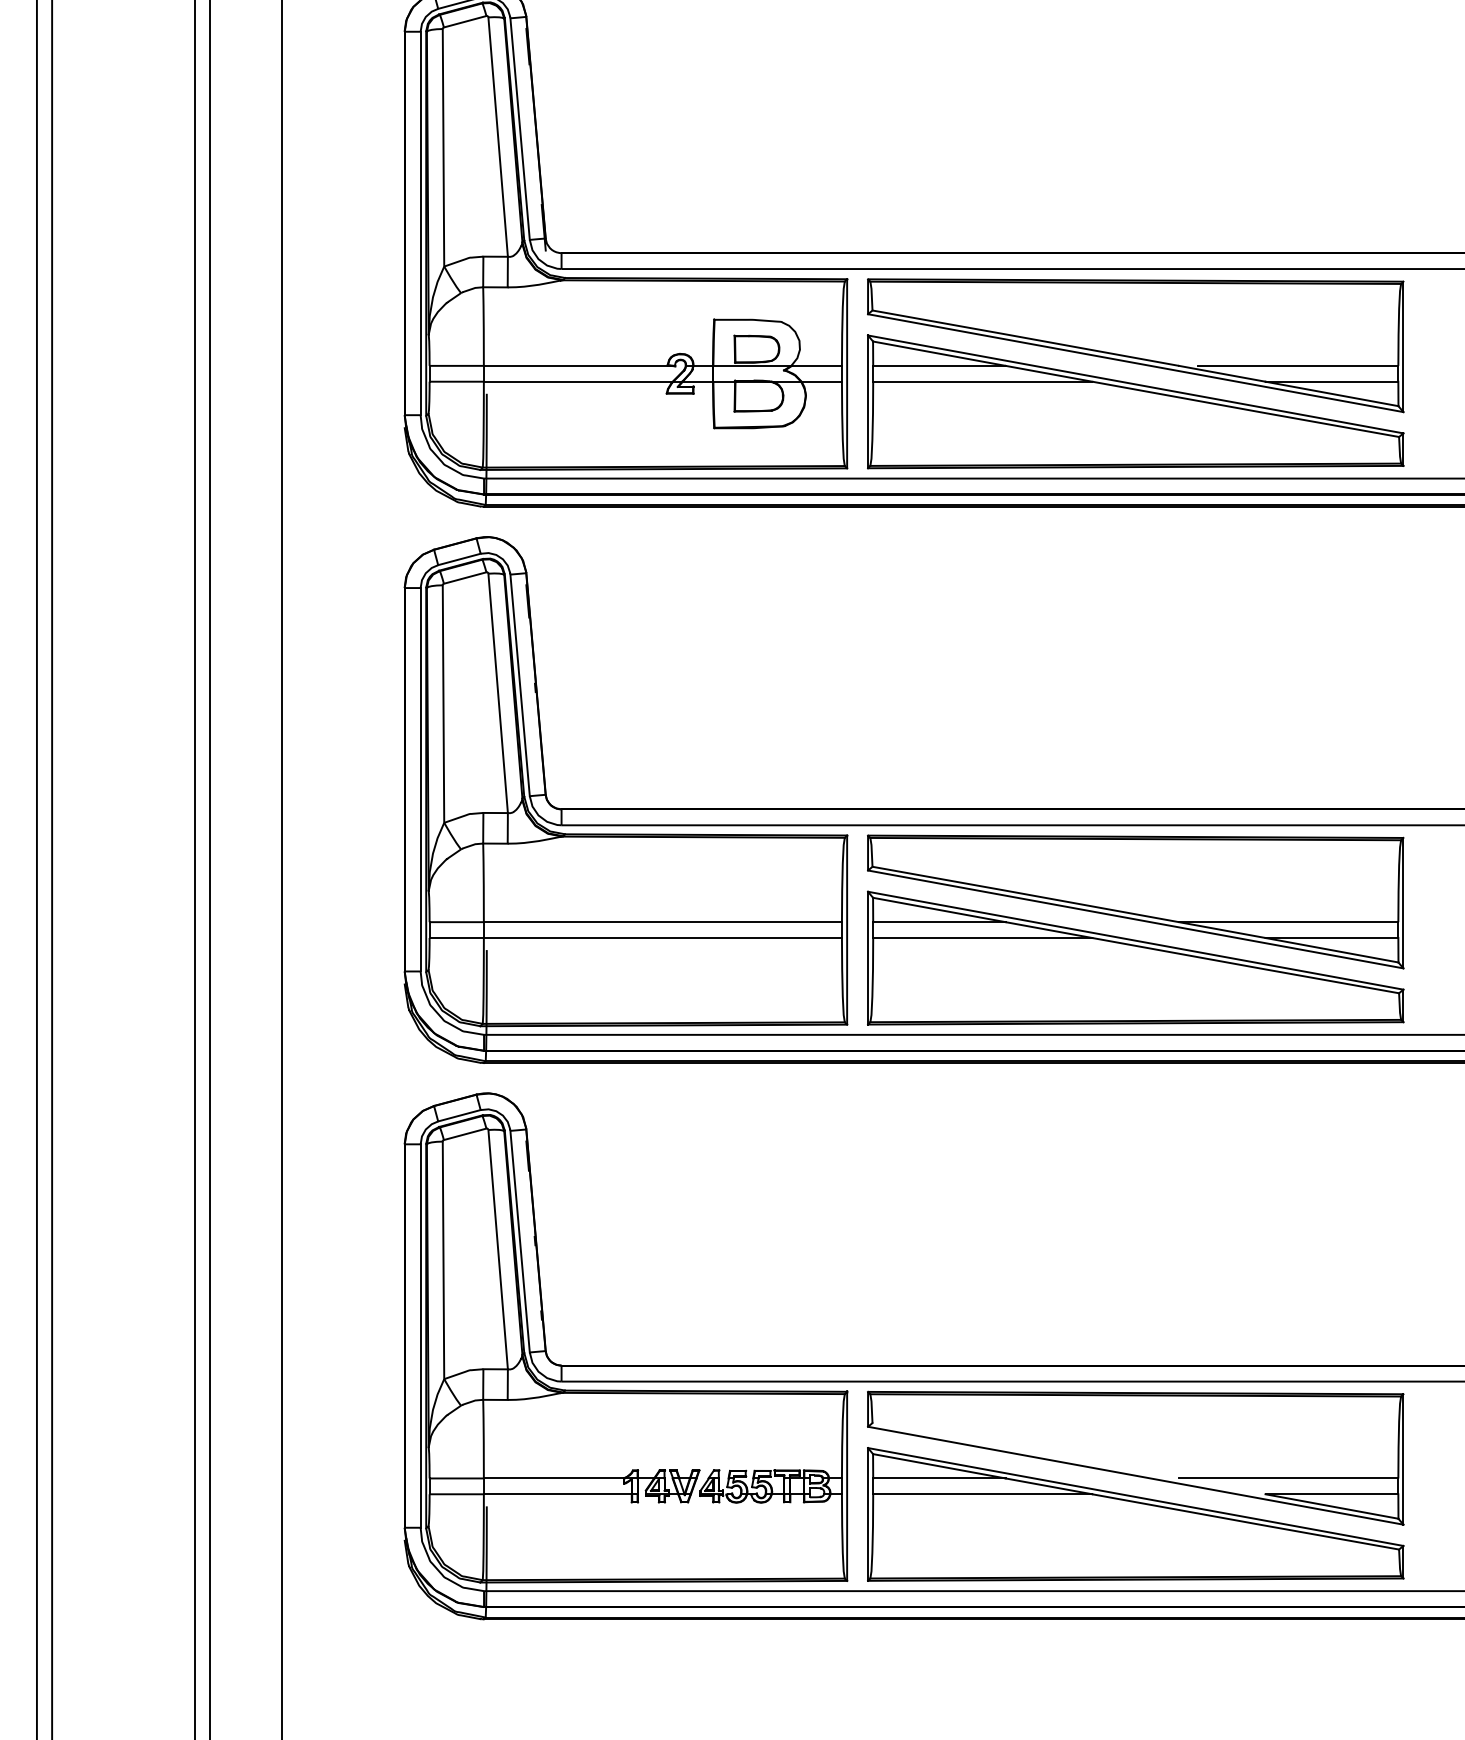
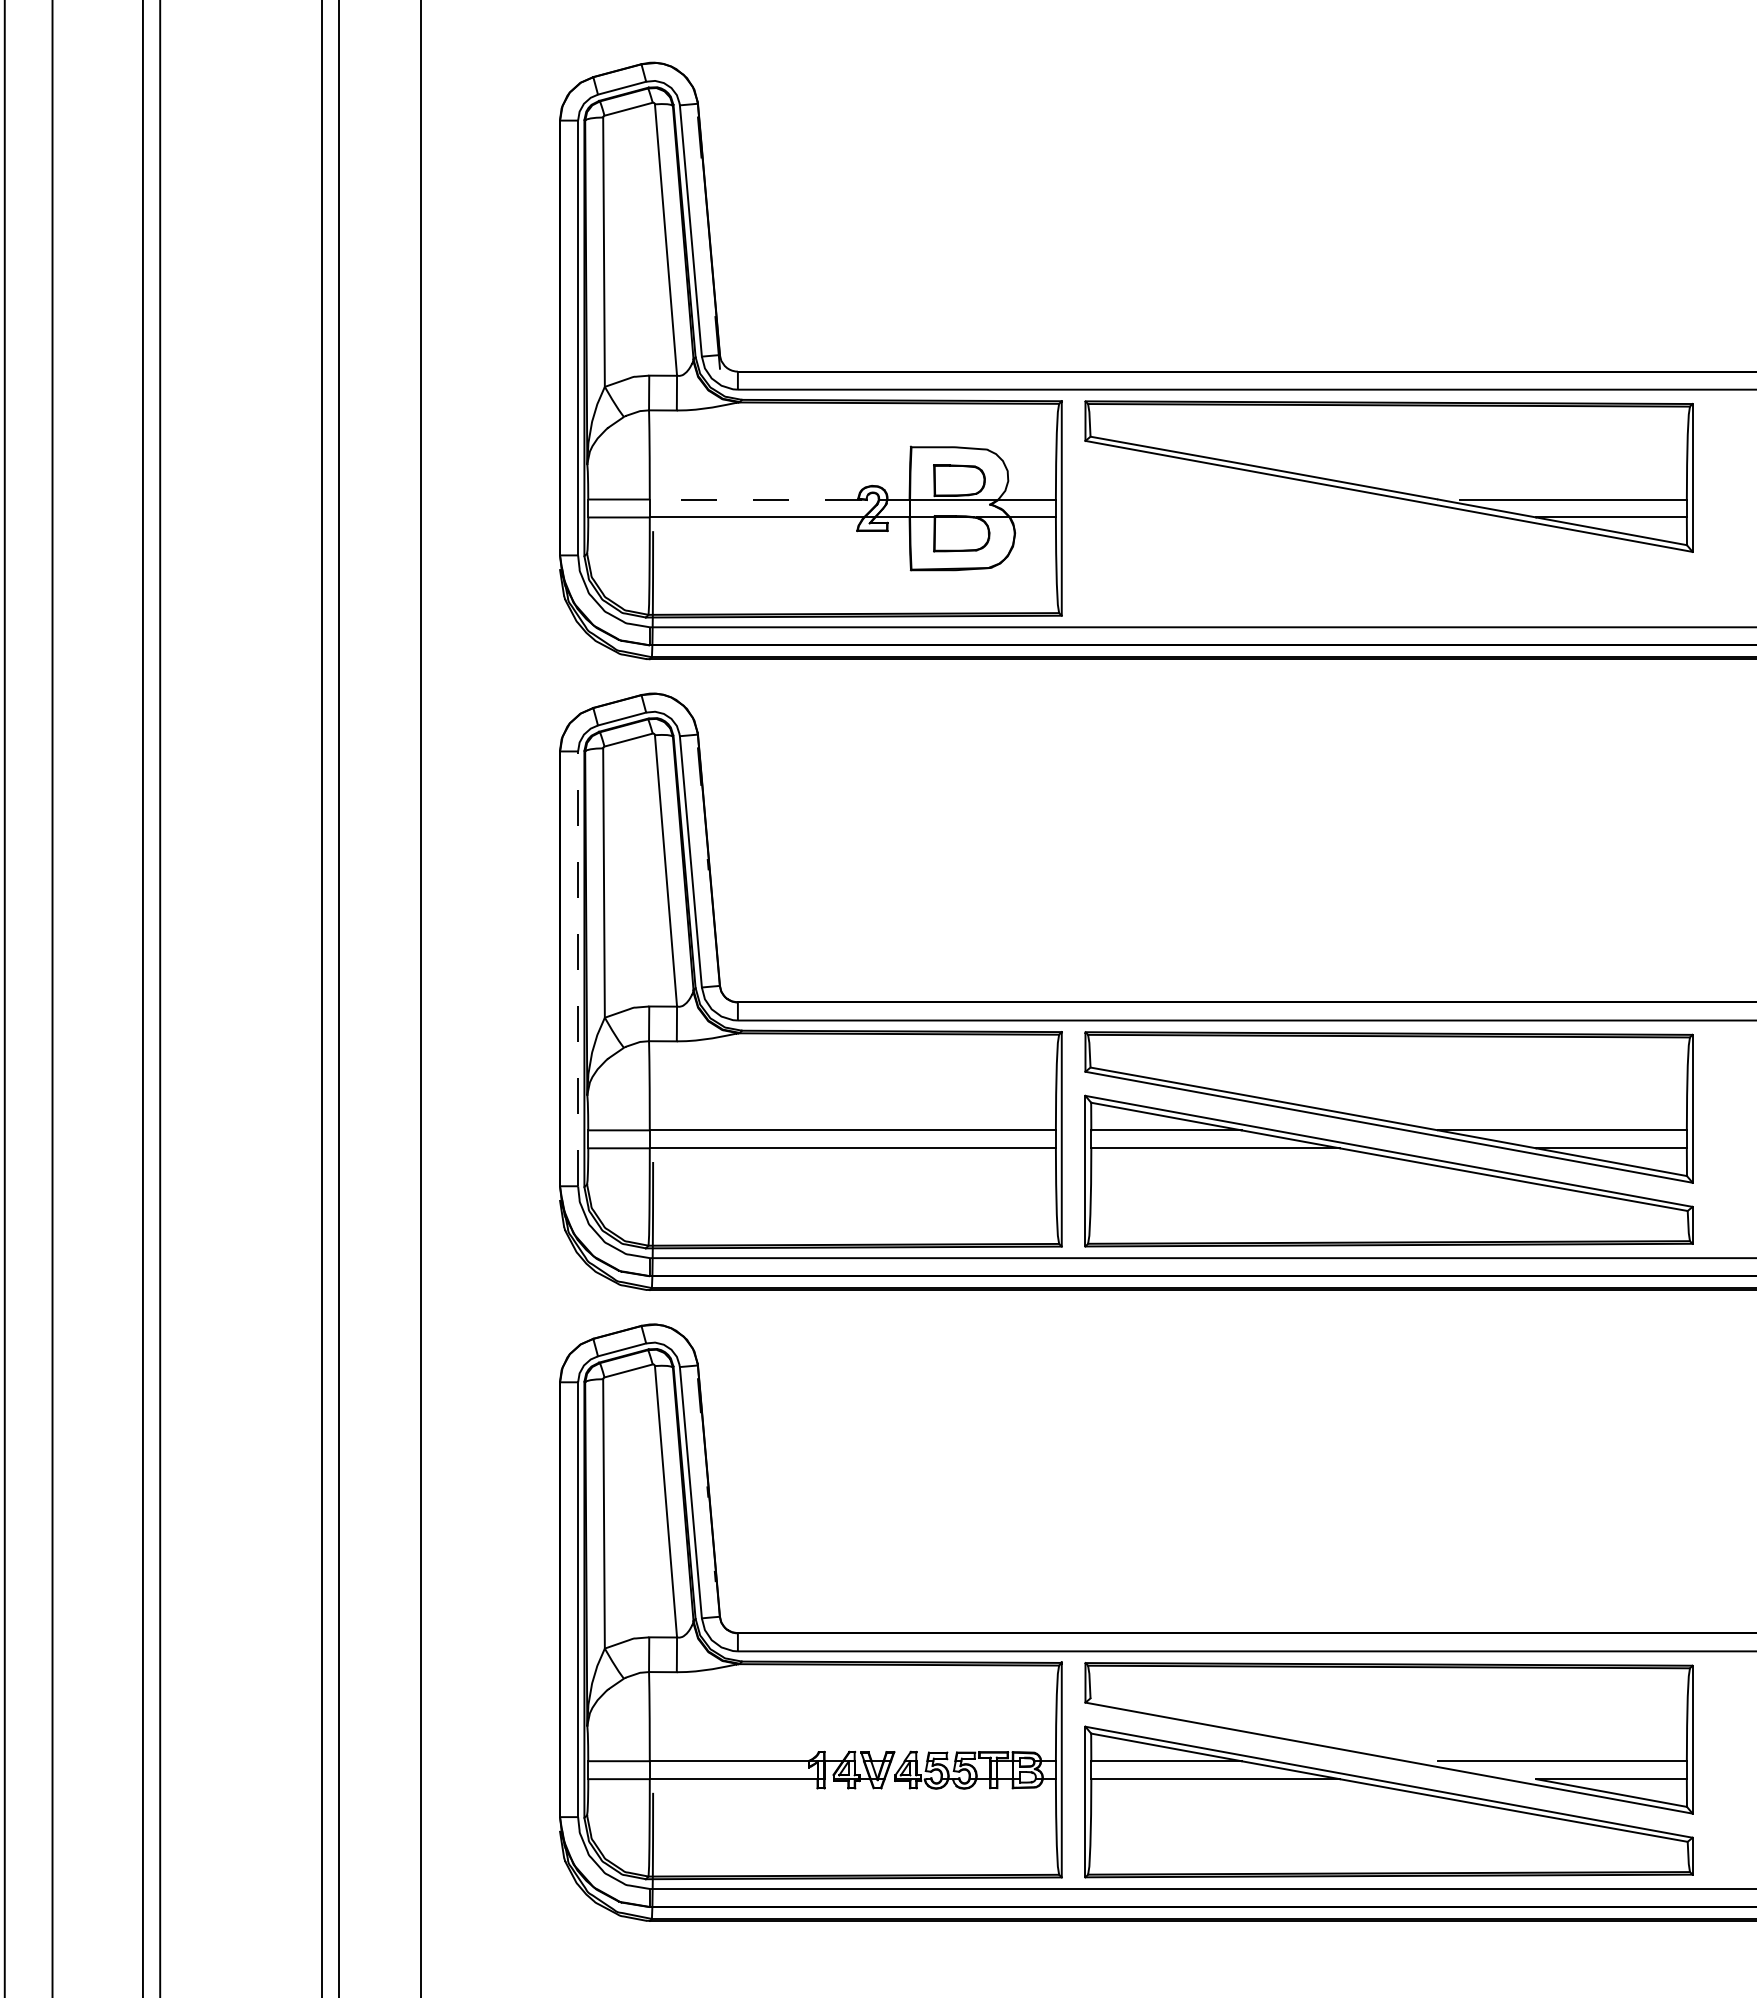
line: (577, 365) -> (755, 499), solid -> dashed
part: (1135, 402) -> (1388, 540), removed
line: (420, 779) -> (578, 968), solid -> dashed

